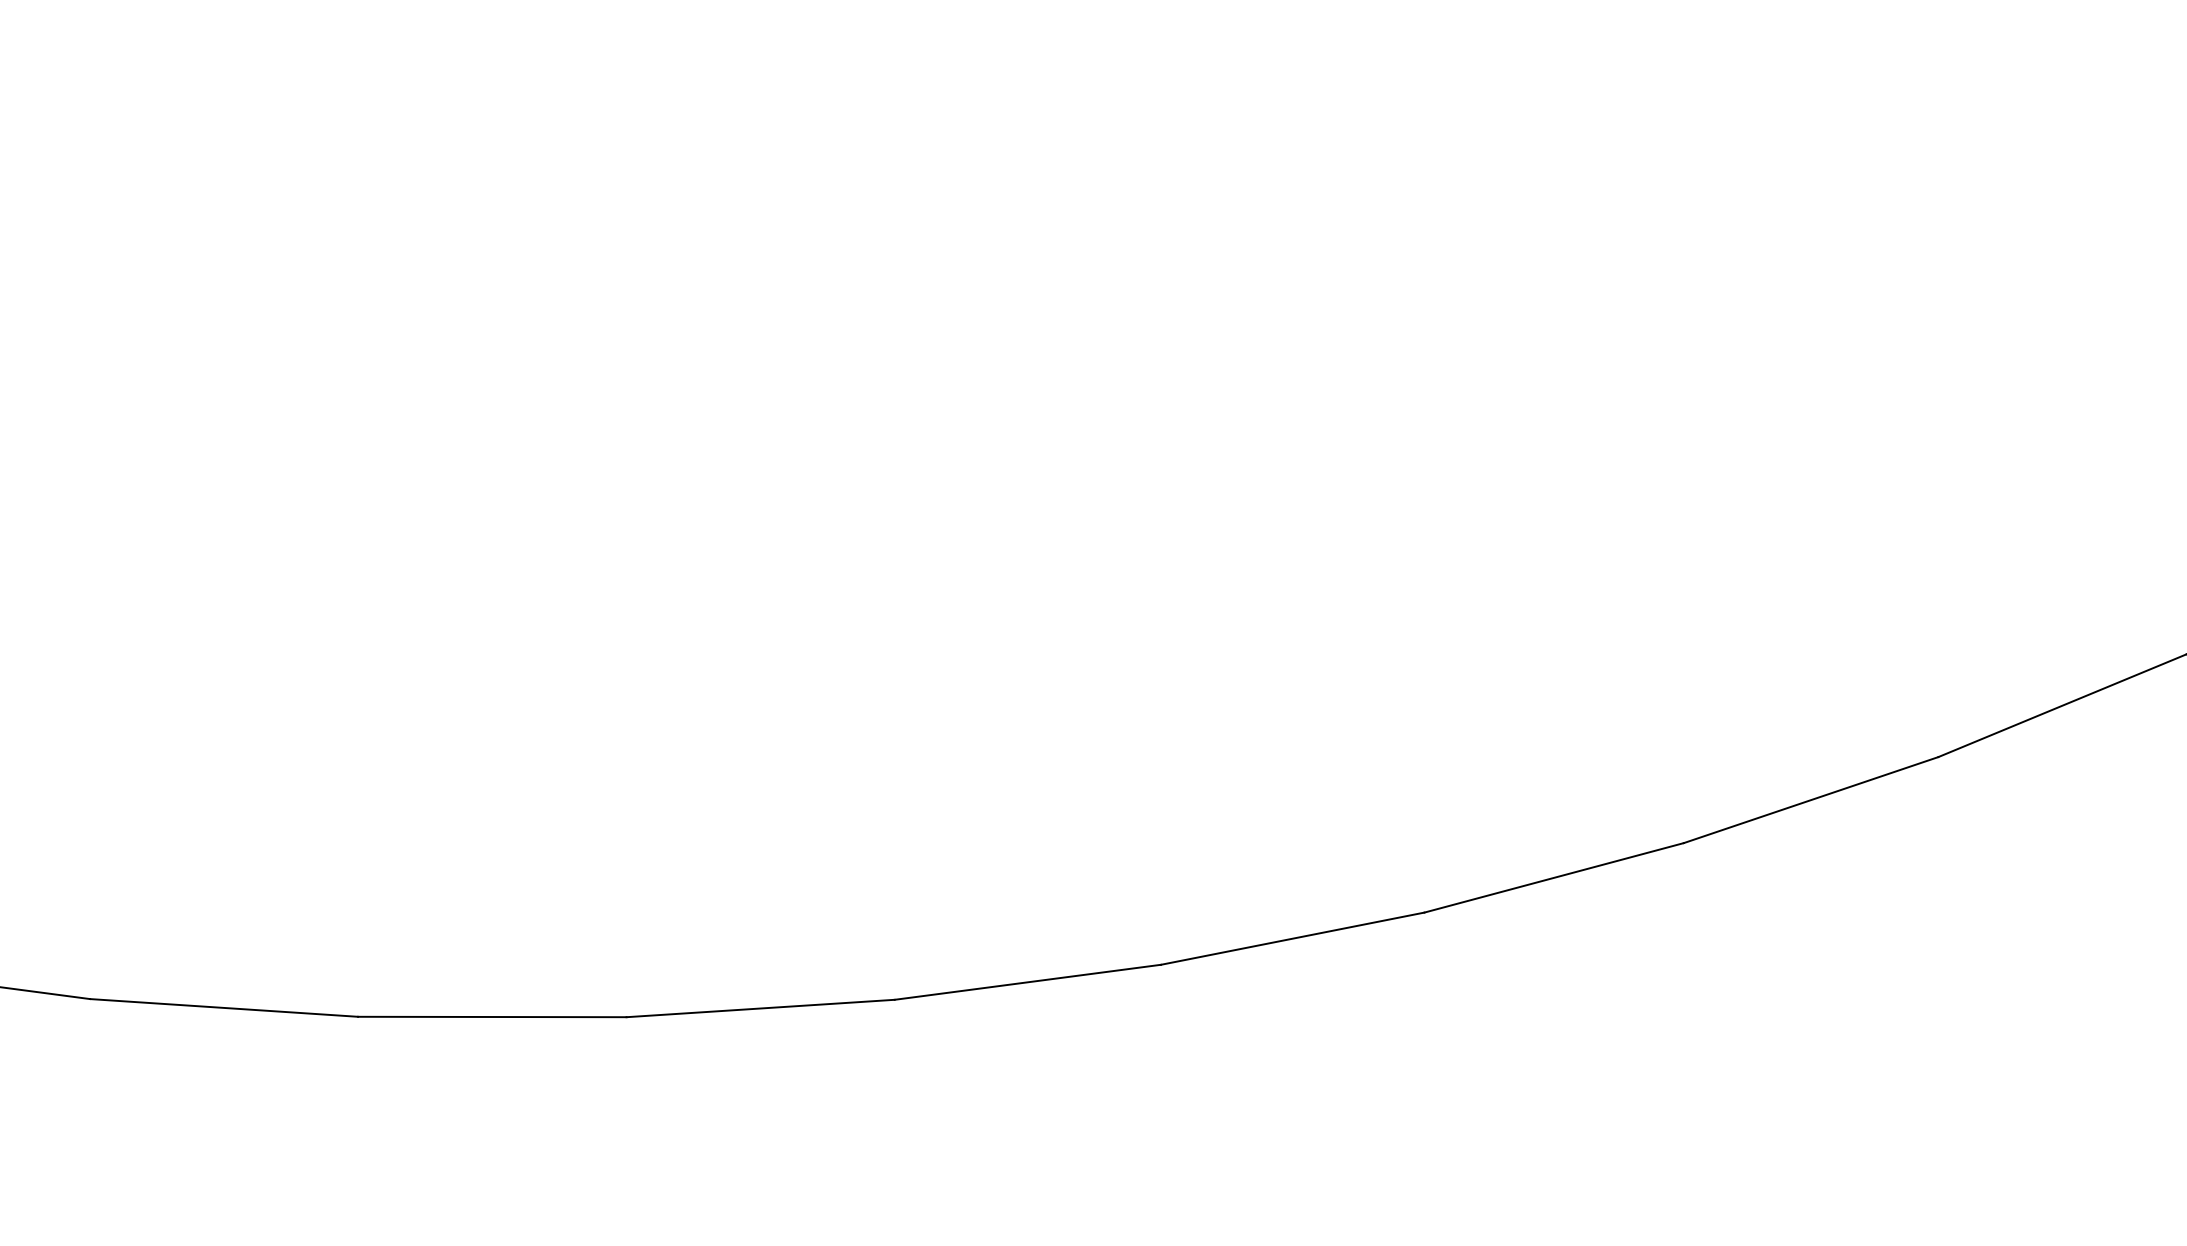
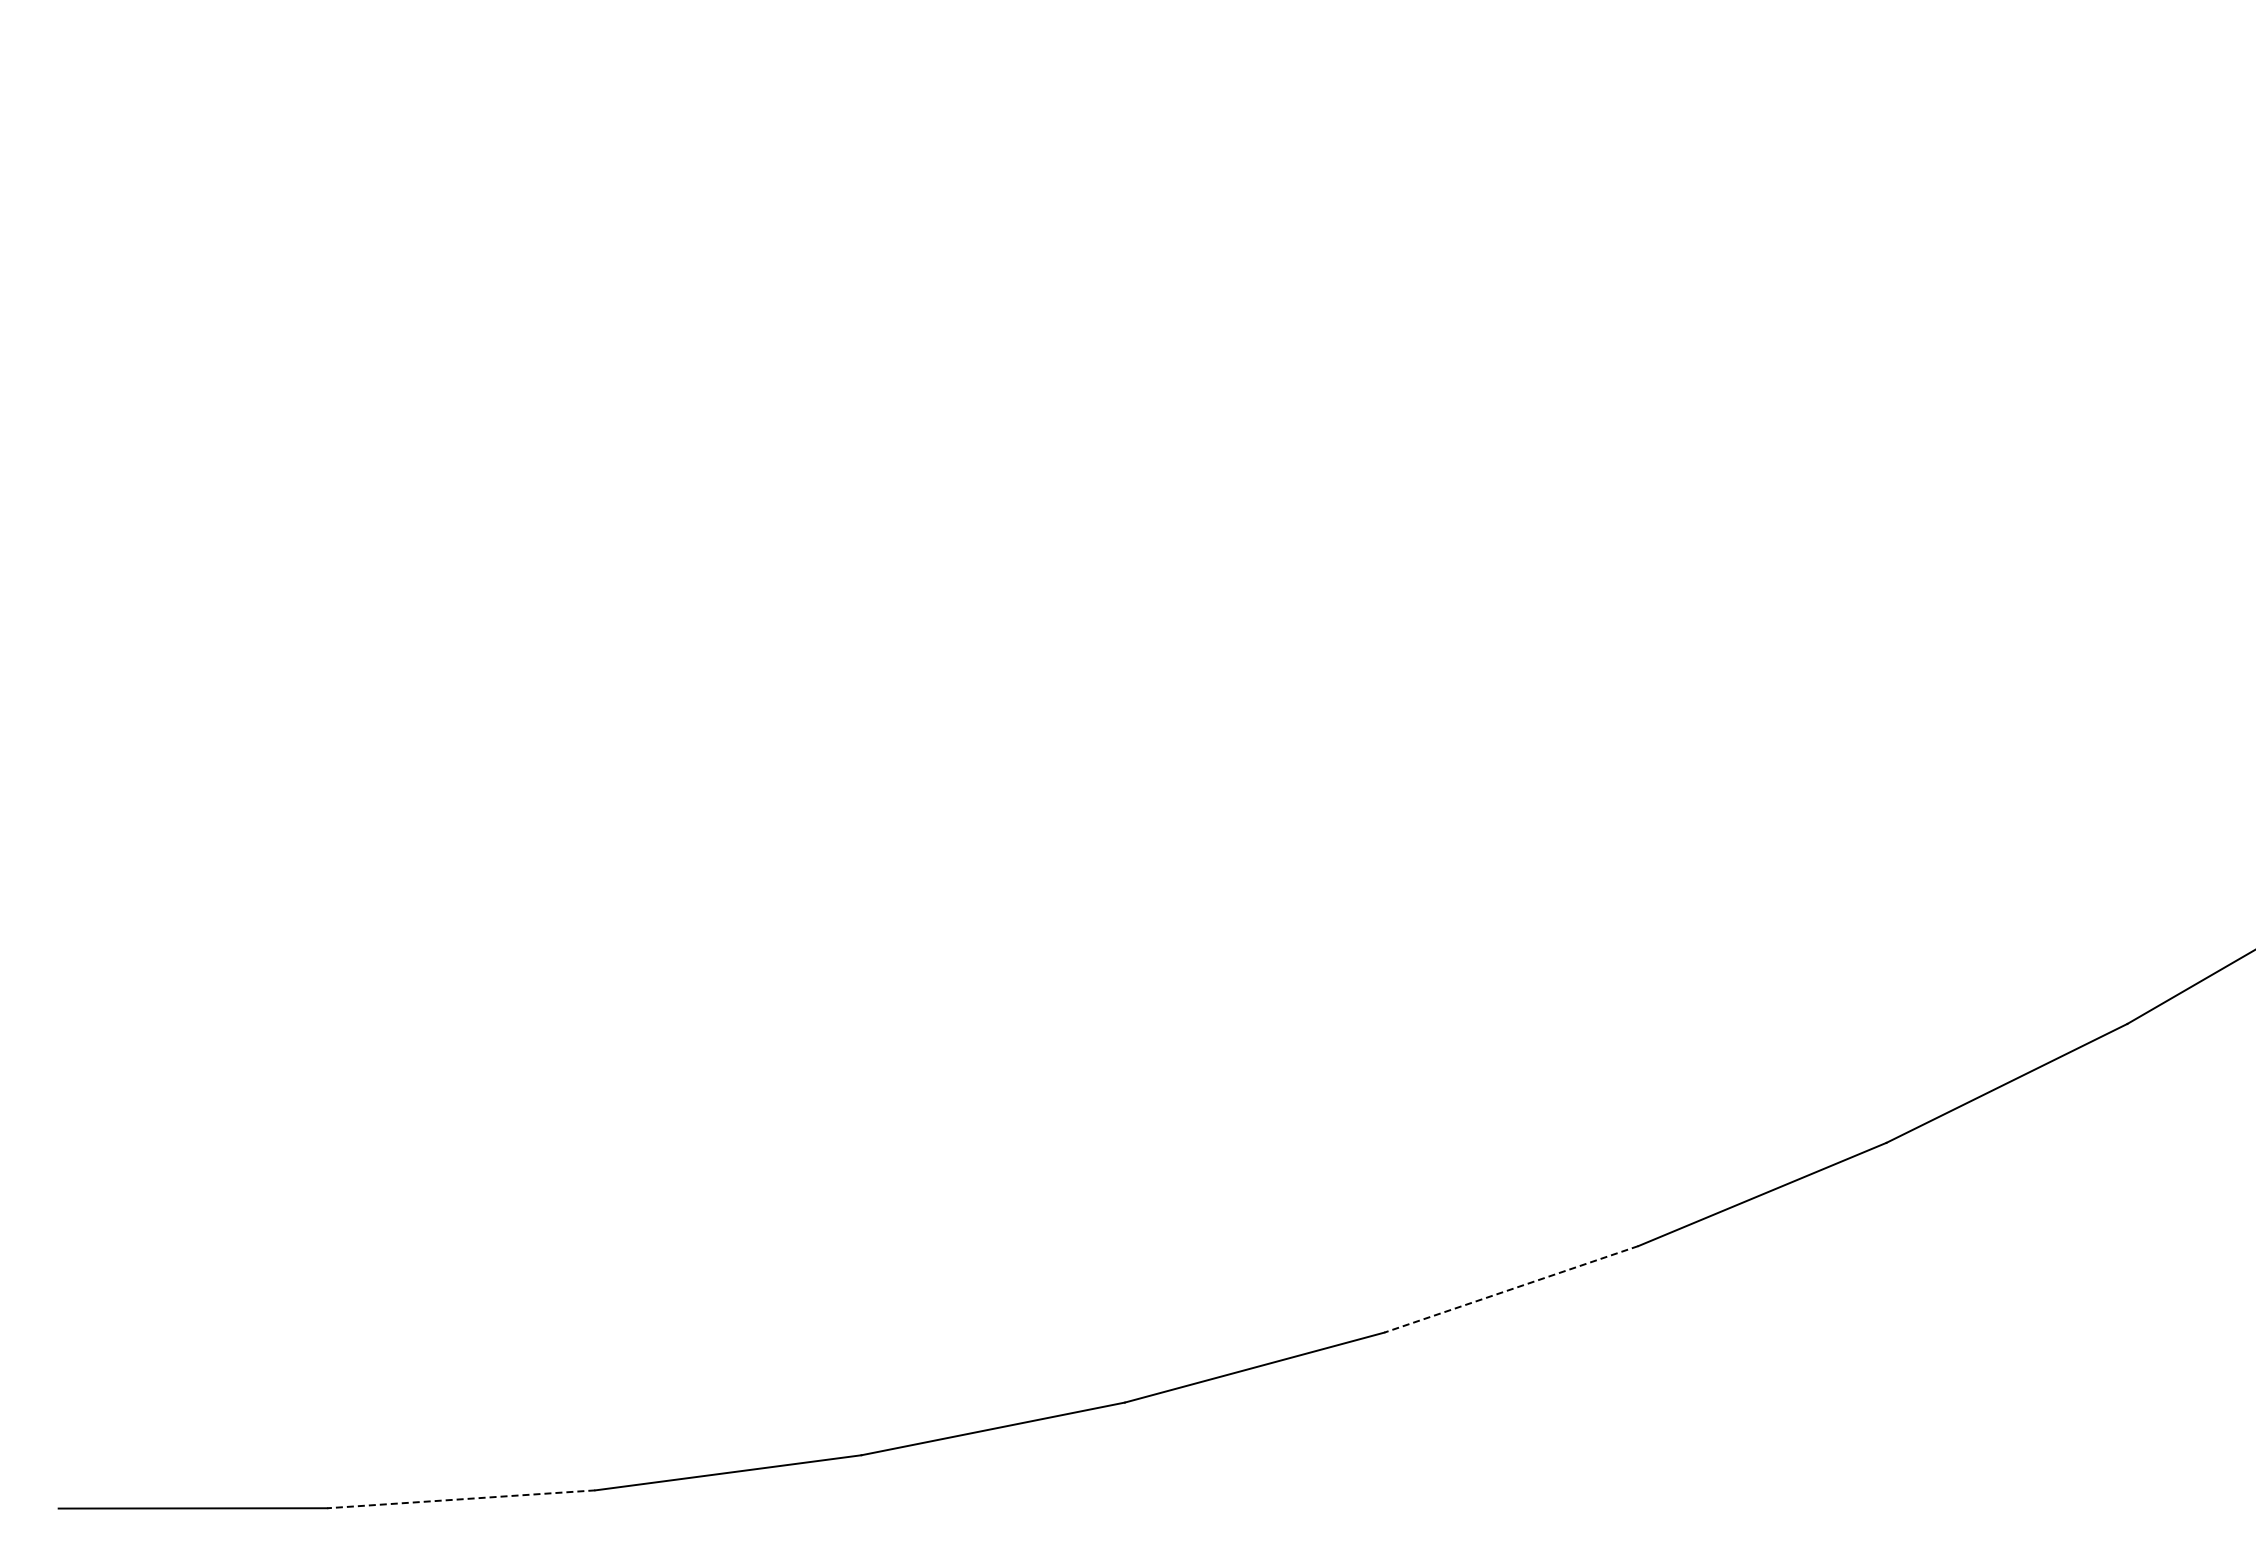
line: (1291, 938) -> (1510, 1289), solid -> dashed
line: (223, 1008) -> (460, 1499), solid -> dashed

